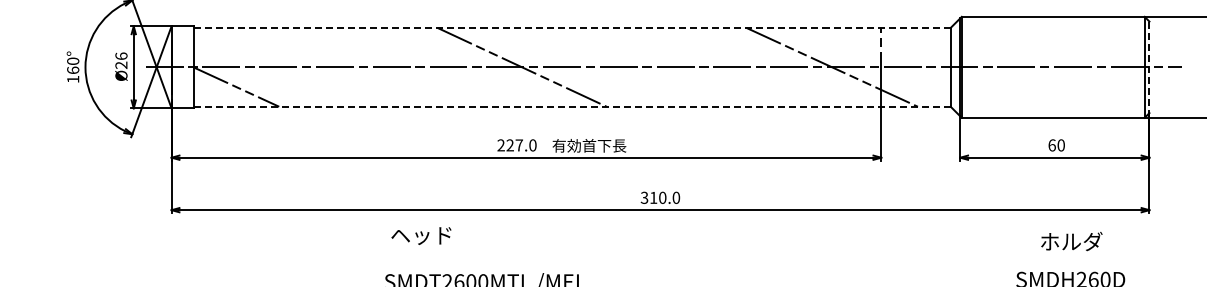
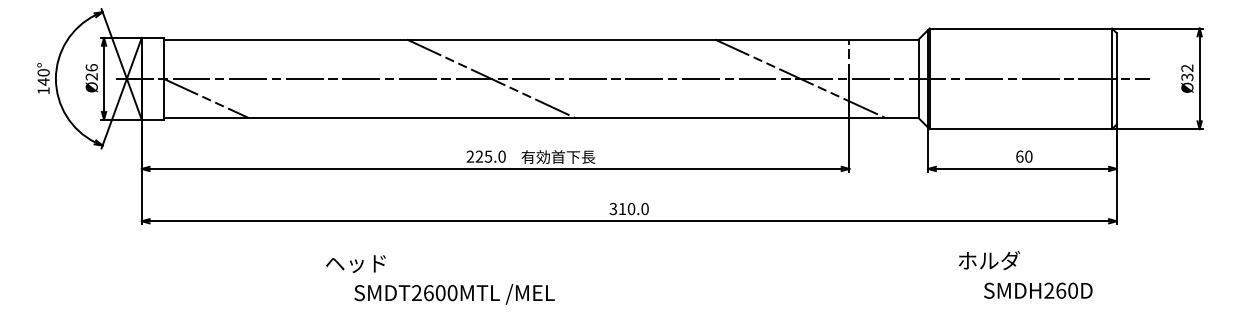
line: (572, 27) -> (541, 39), dashed -> solid
line: (1149, 66) -> (1116, 78), dashed -> solid
text: (73, 70) -> (43, 81), 160° -> 140°
line: (572, 107) -> (541, 118), dashed -> solid
text: (519, 145) -> (488, 156), 227.0 -> 225.0
text: (421, 235) -> (355, 263), moved
text: (1070, 241) -> (988, 260), moved

